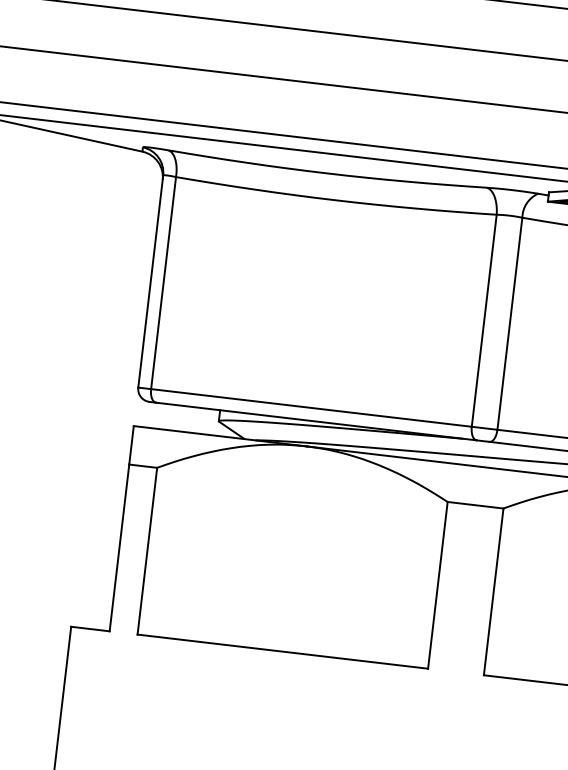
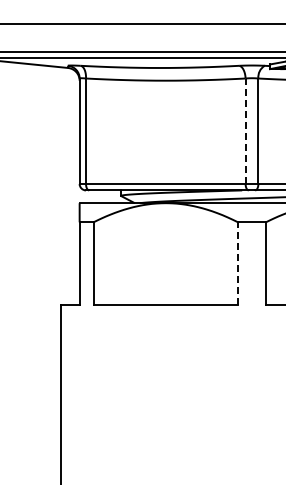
line: (483, 321) -> (245, 131), solid -> dashed
line: (438, 584) -> (238, 263), solid -> dashed

